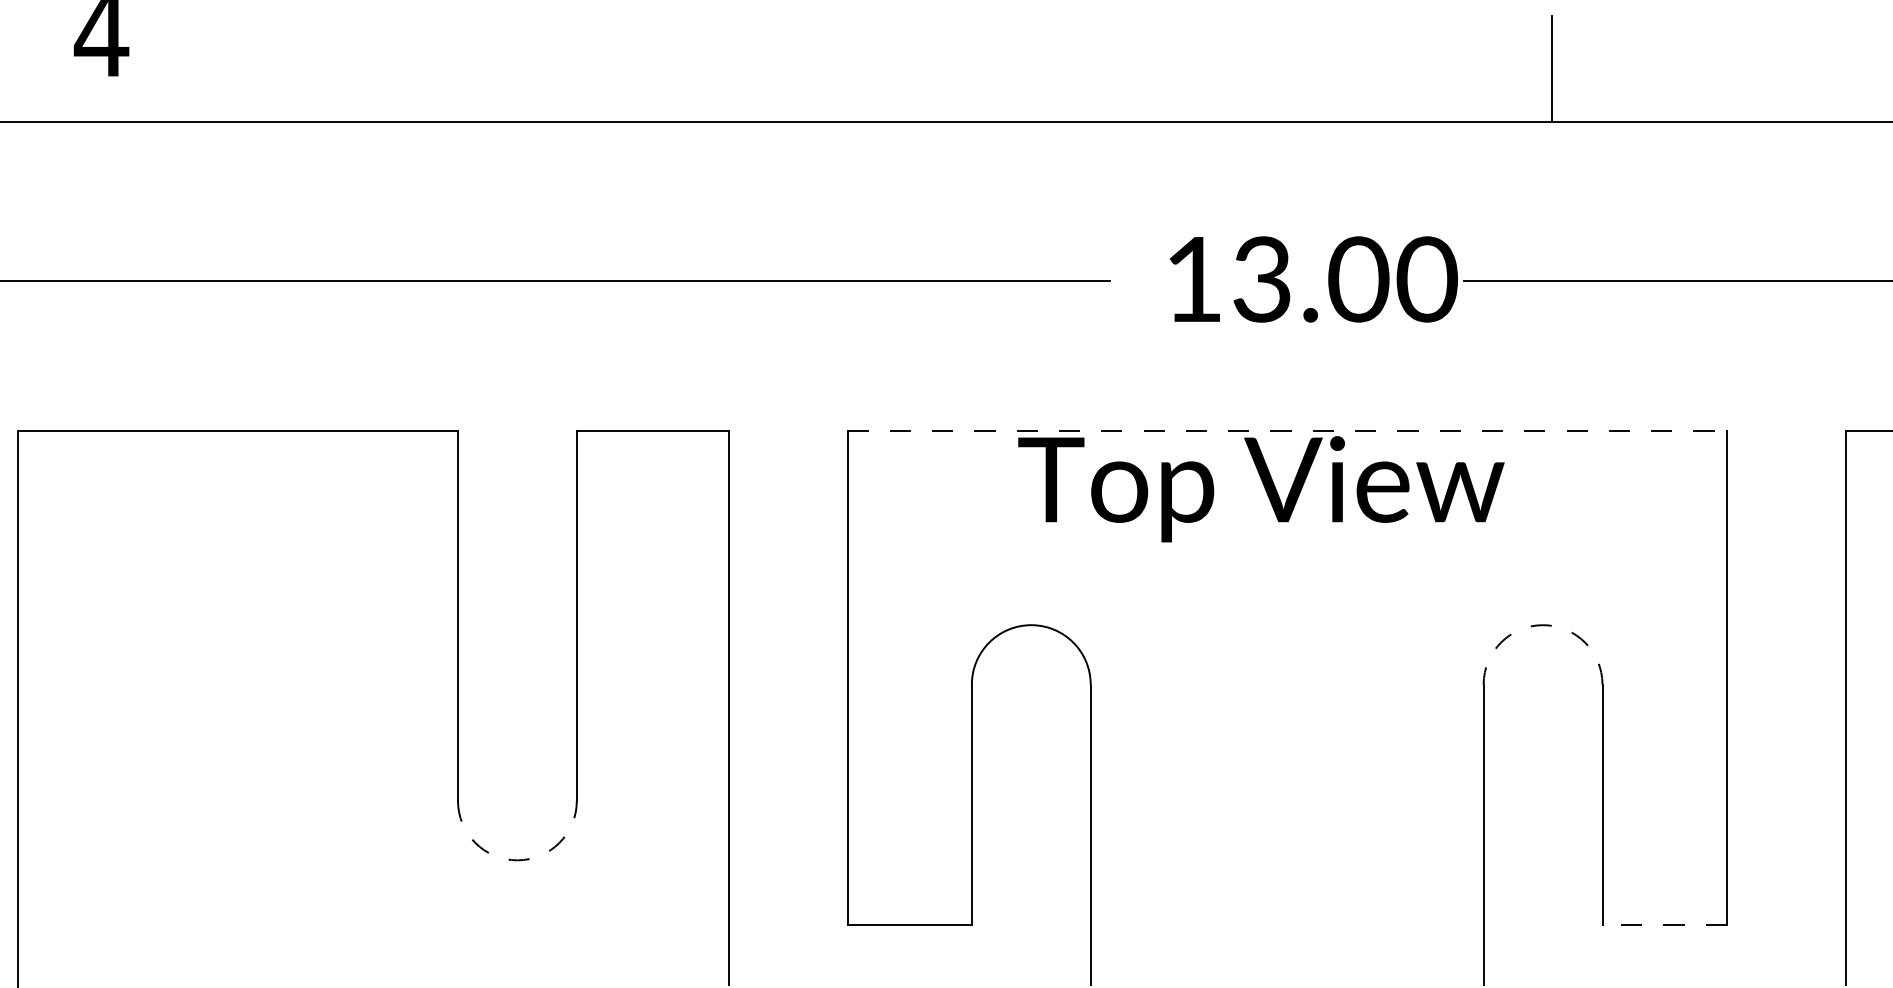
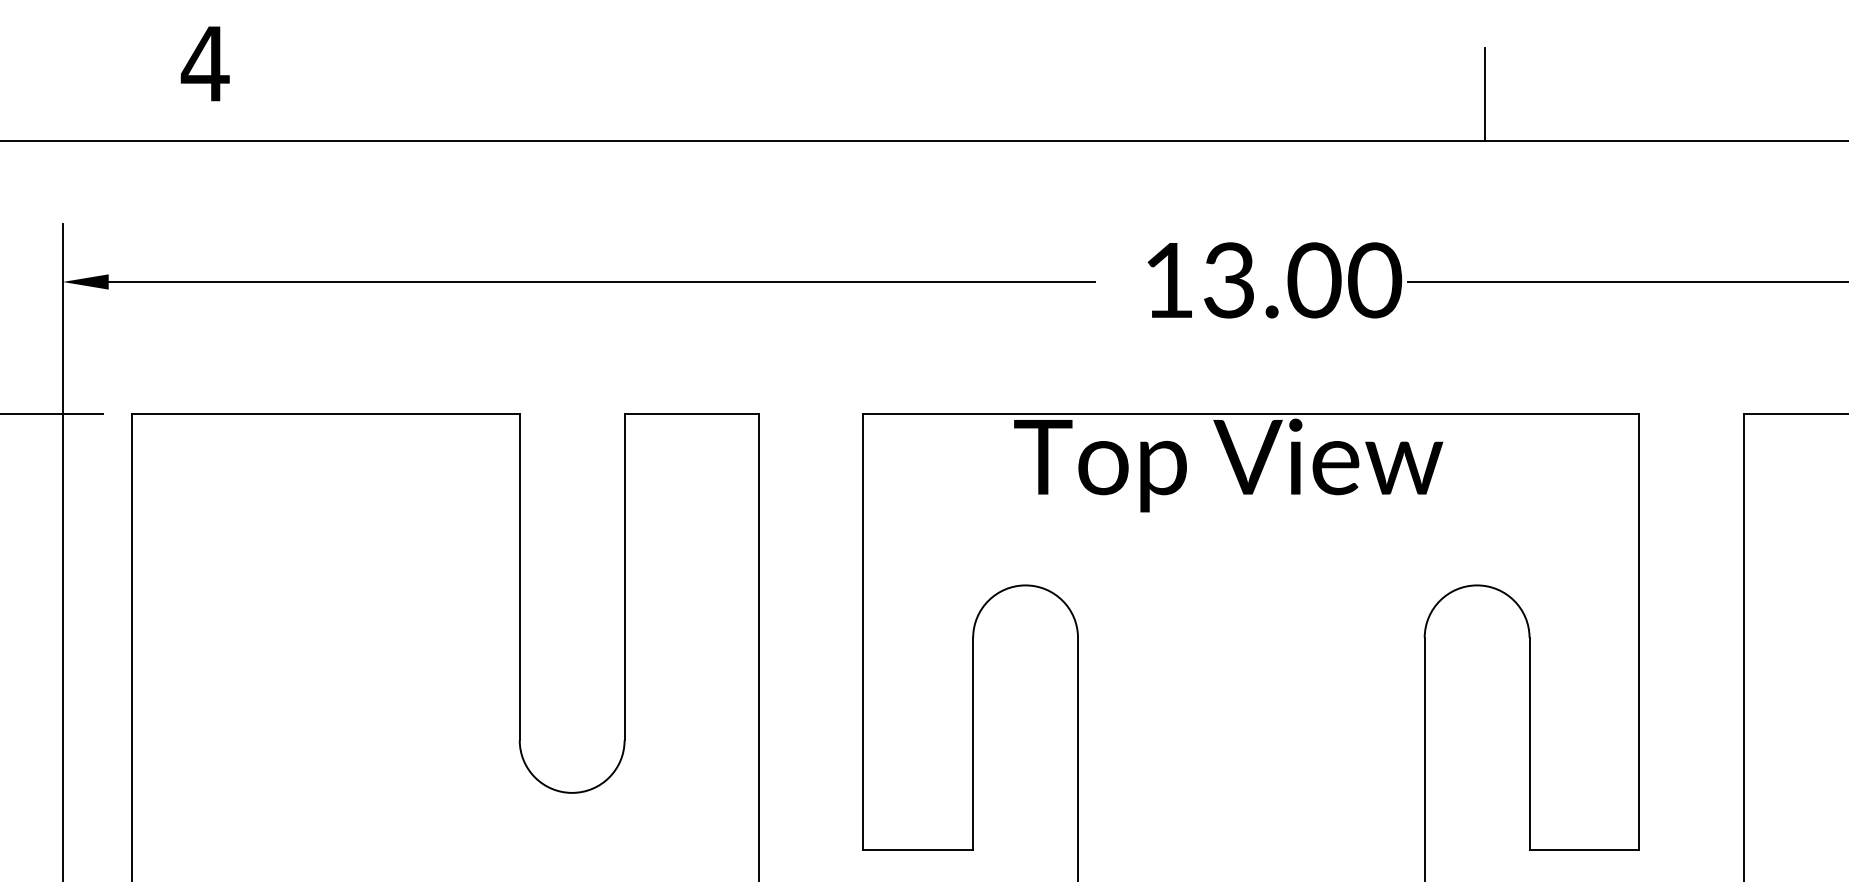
line: (1287, 430) -> (1251, 413), dashed -> solid
arc: (1543, 625) -> (1477, 585), dashed -> solid
arc: (517, 859) -> (572, 792), dashed -> solid
line: (1664, 925) -> (1584, 850), dashed -> solid

